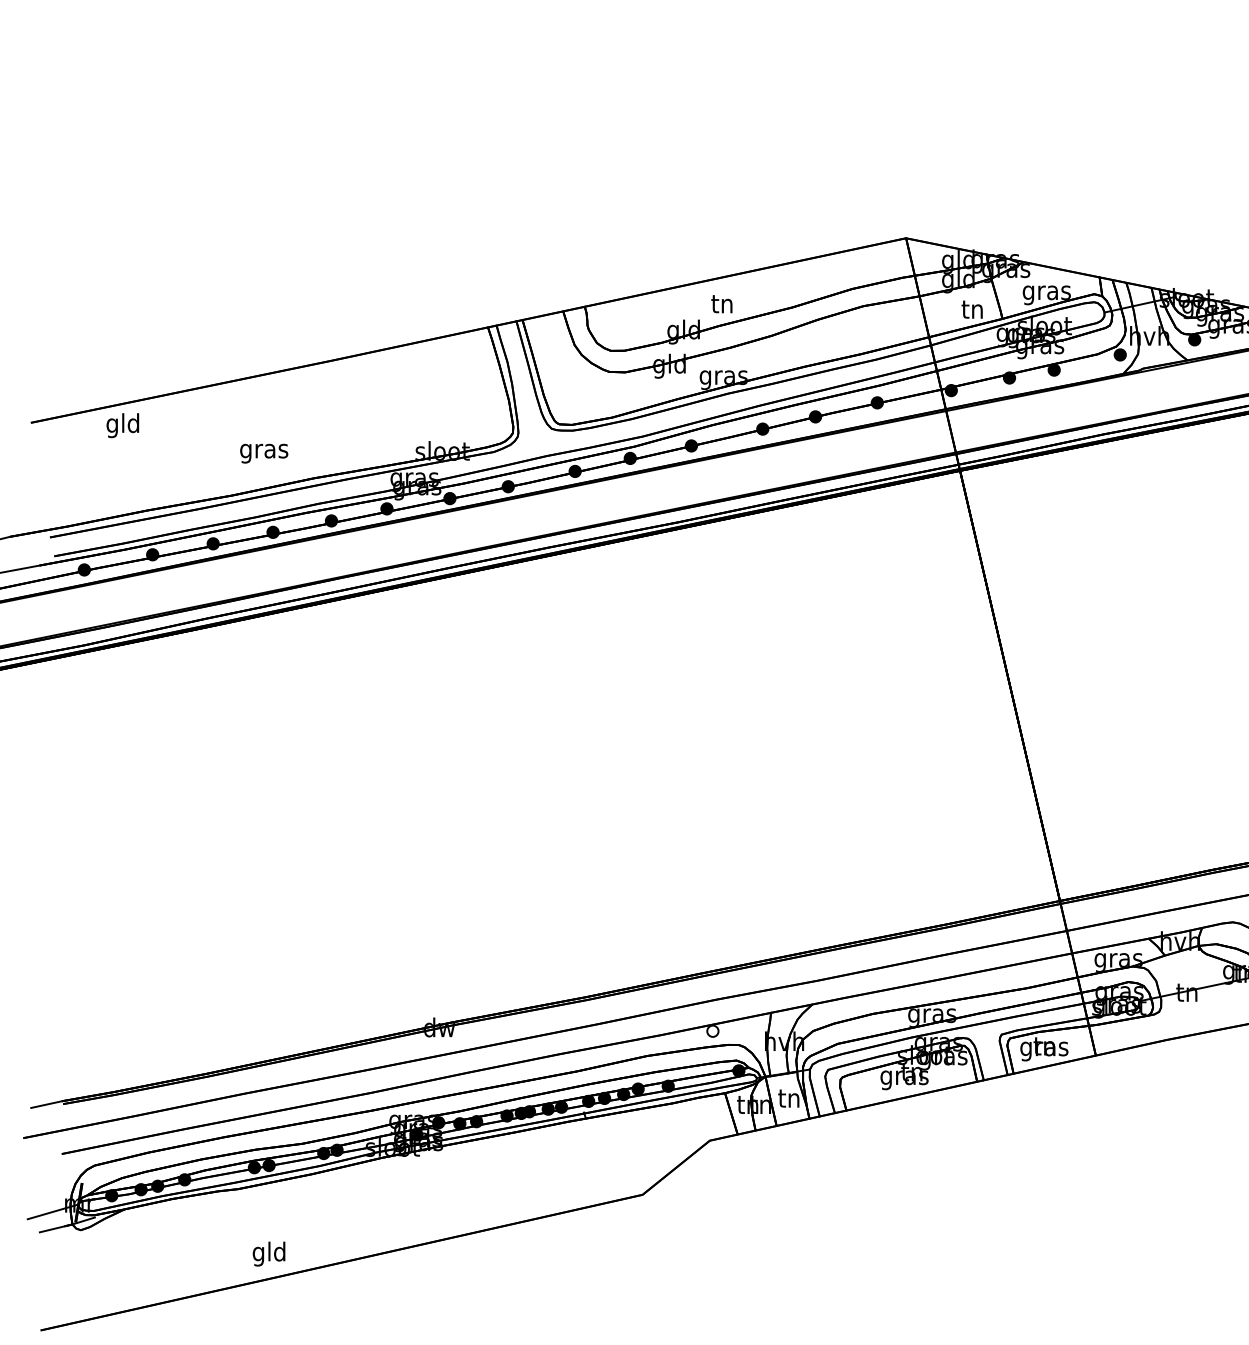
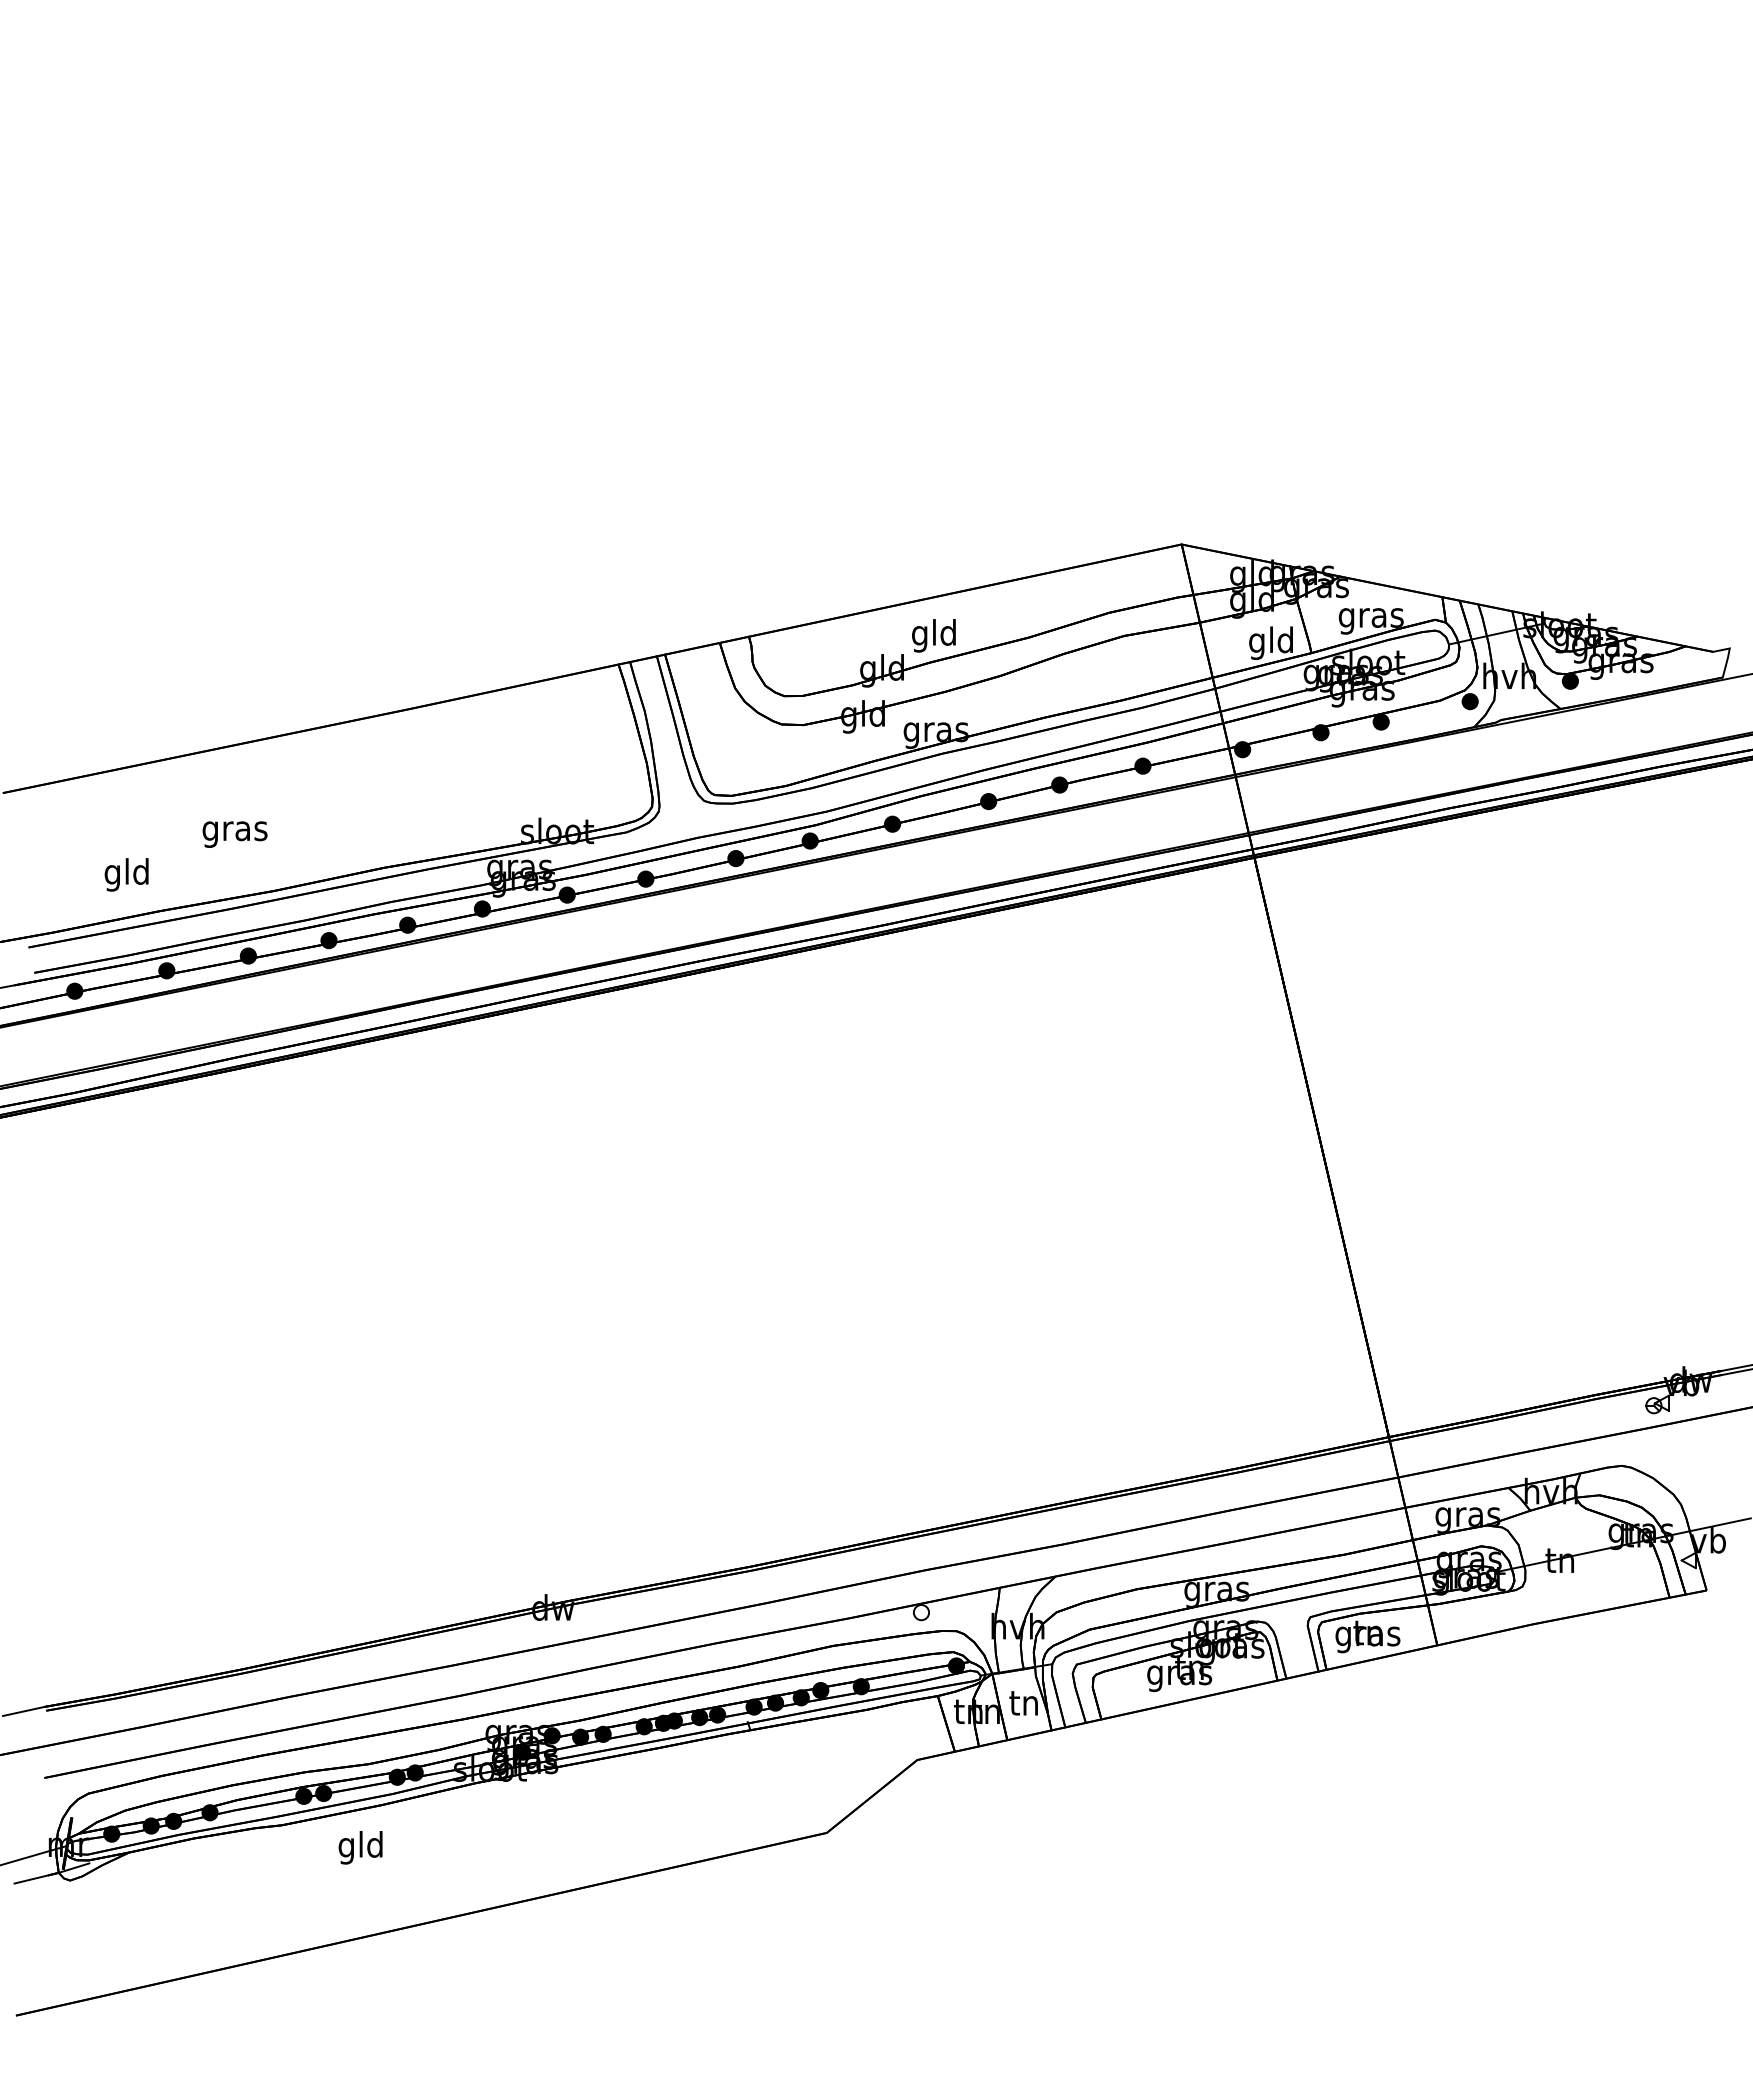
text: (721, 305) -> (933, 635), tn -> gld
text: (972, 311) -> (1270, 643), tn -> gld
text: (122, 425) -> (126, 874), moved
text: (263, 453) -> (234, 834), moved
text: (268, 1253) -> (360, 1847), moved

